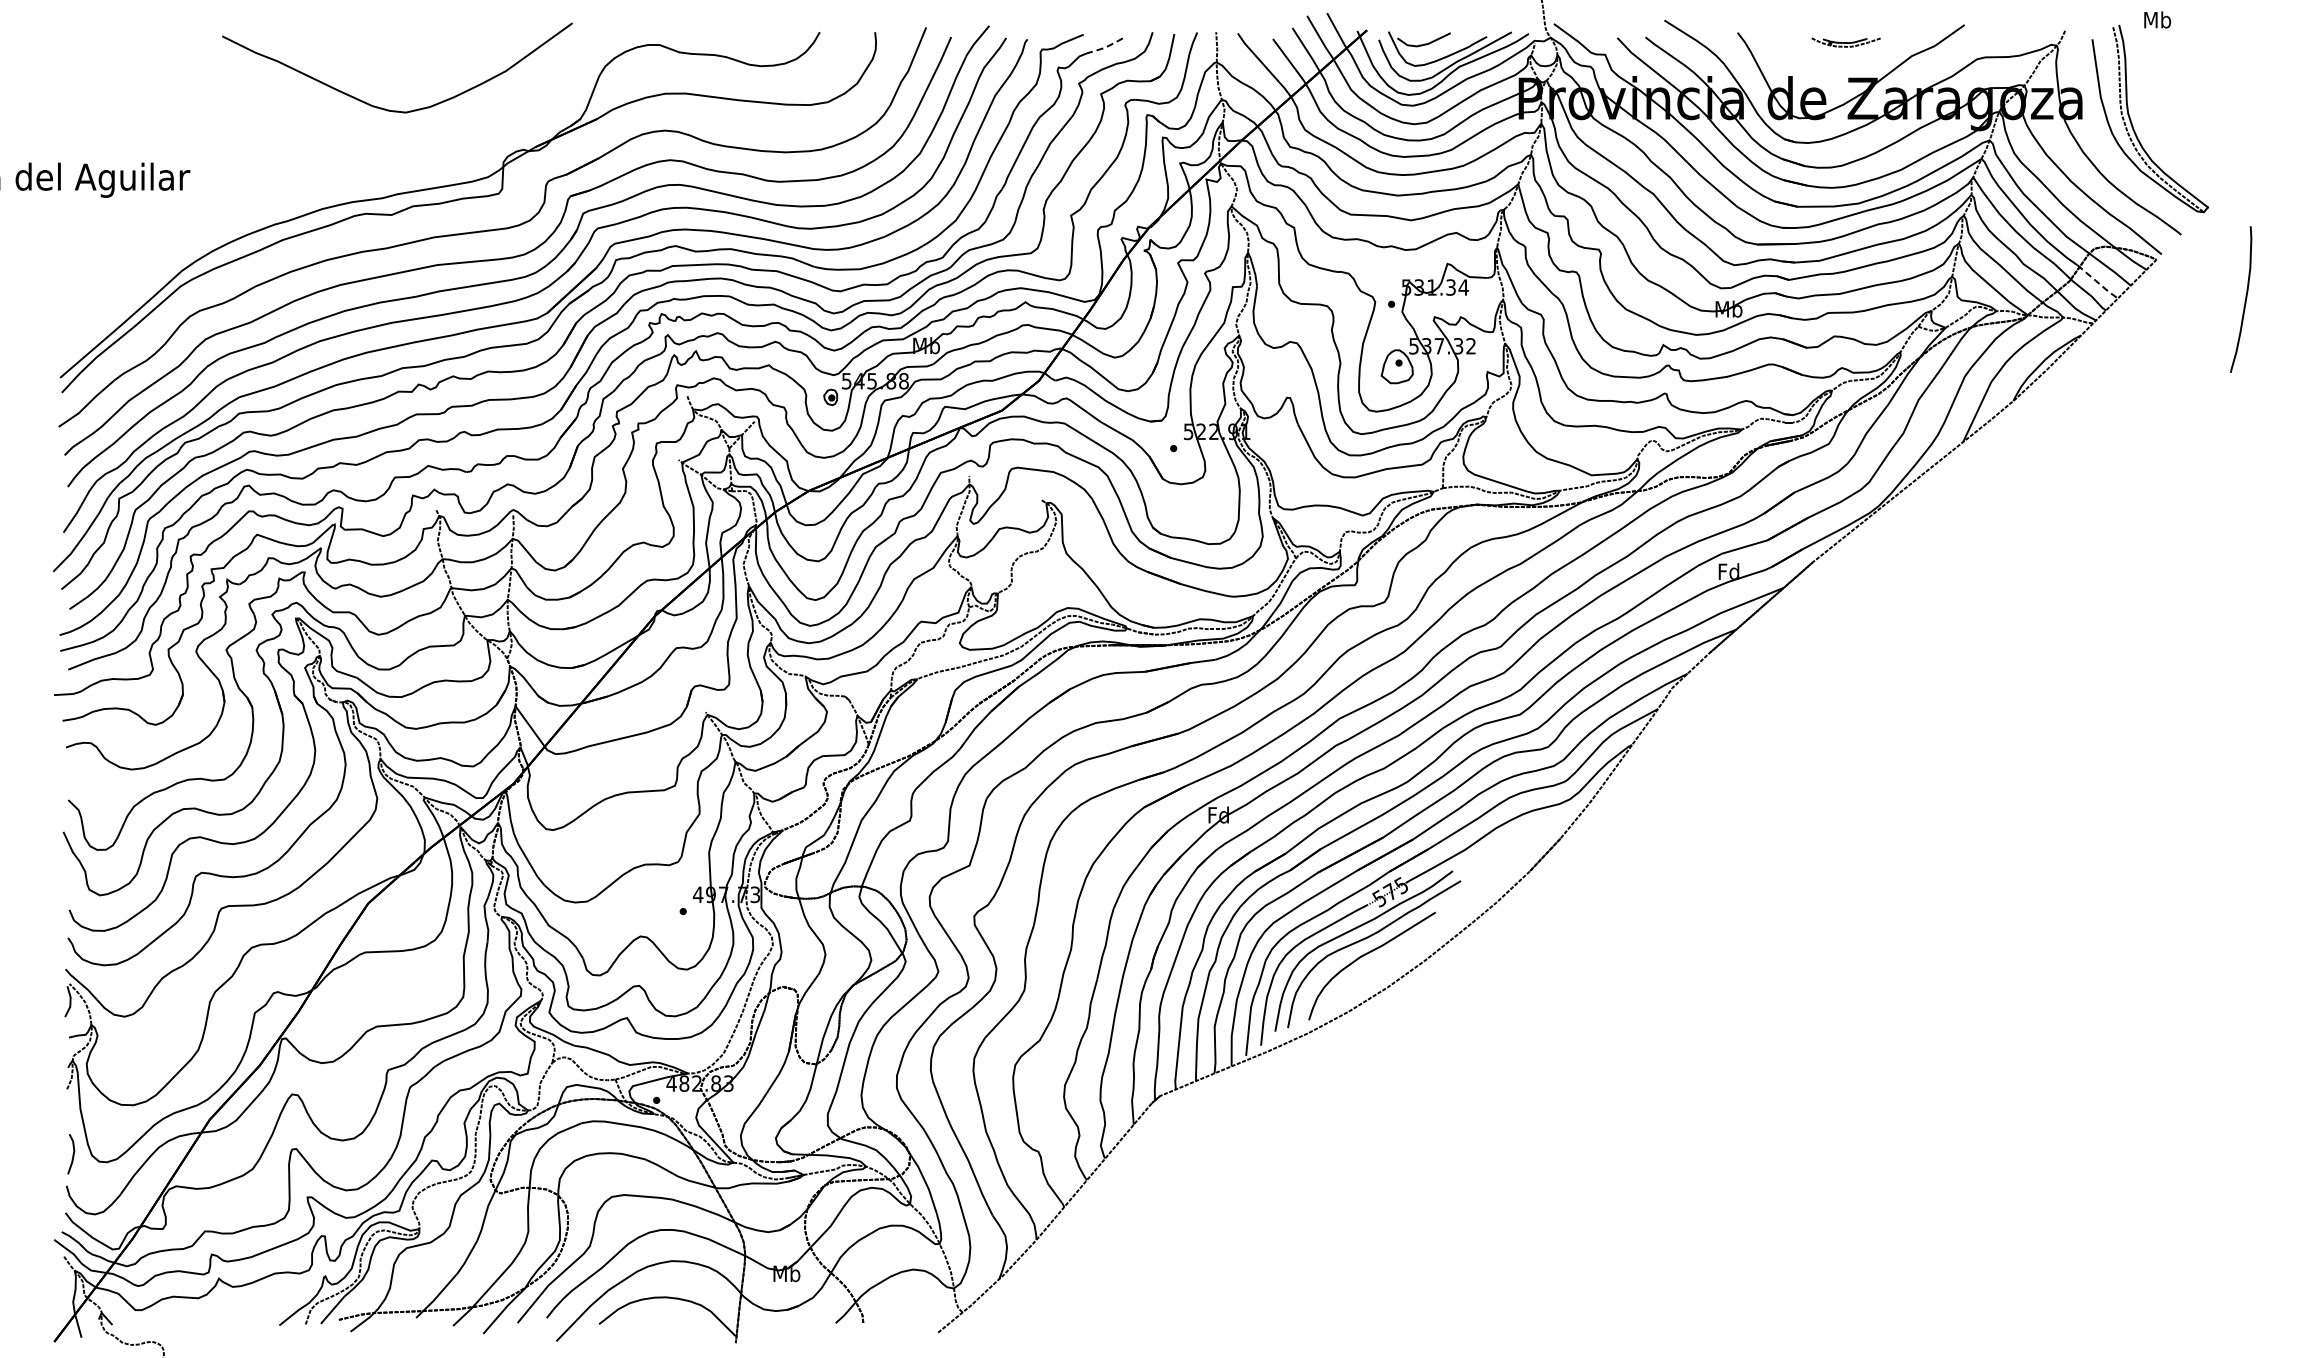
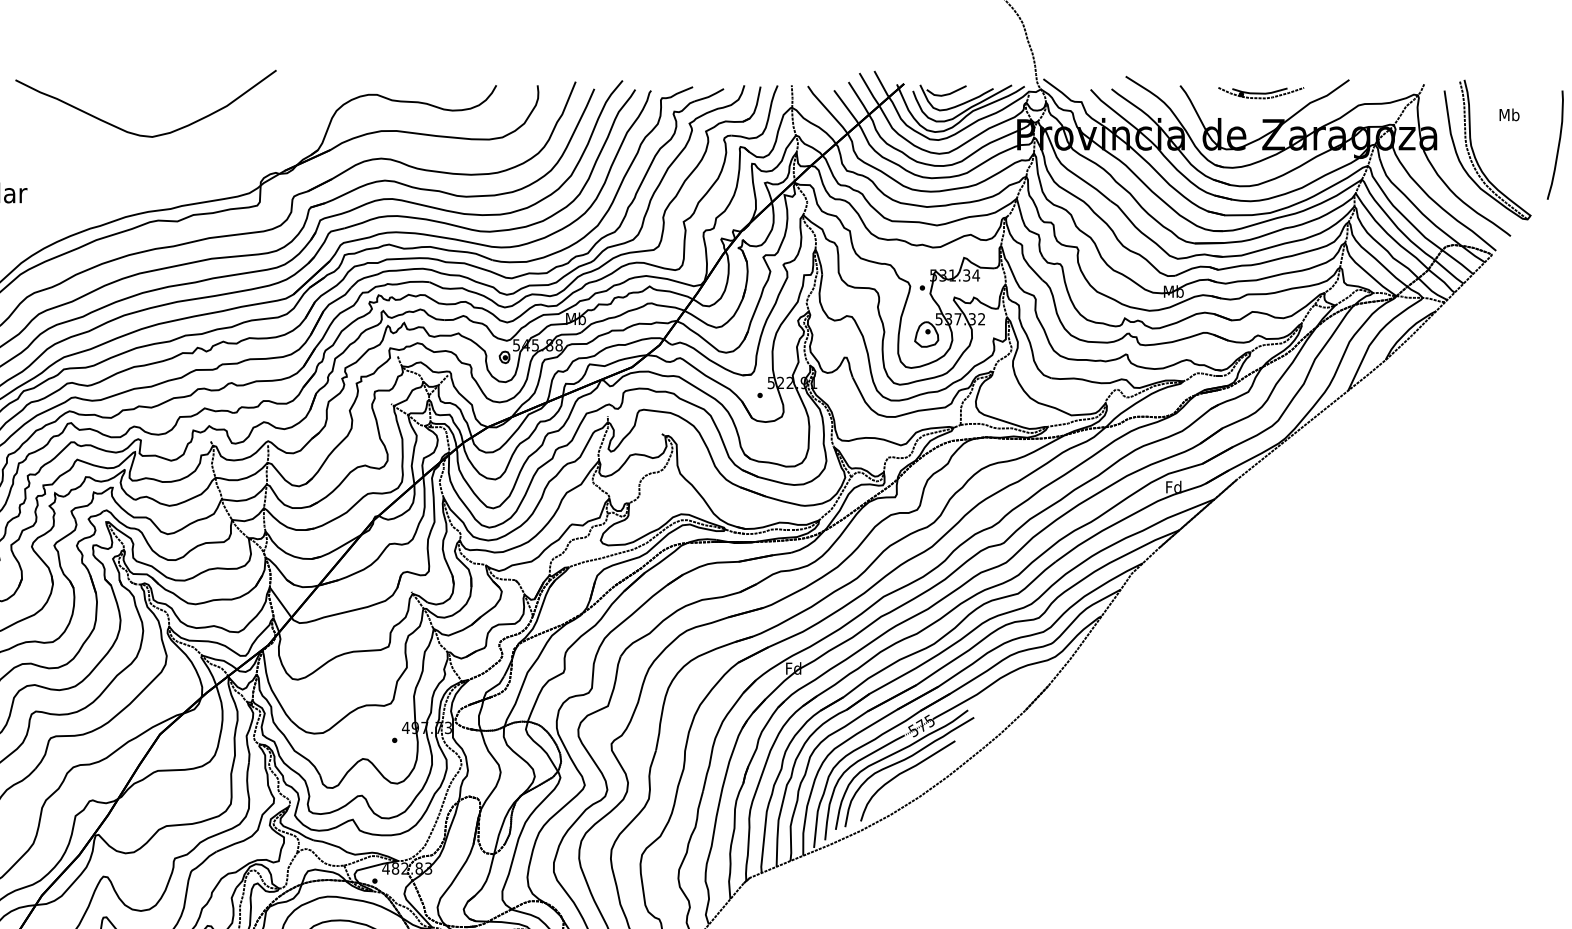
text: (2157, 19) -> (1509, 114), moved
part: (1845, 42) -> (1260, 92), size x1.67
line: (1106, 47) -> (710, 96), dashed -> solid
curve: (385, 108) -> (137, 133), moved
line: (2098, 282) -> (1449, 271), dashed -> solid
curve: (2244, 300) -> (1557, 145), moved

